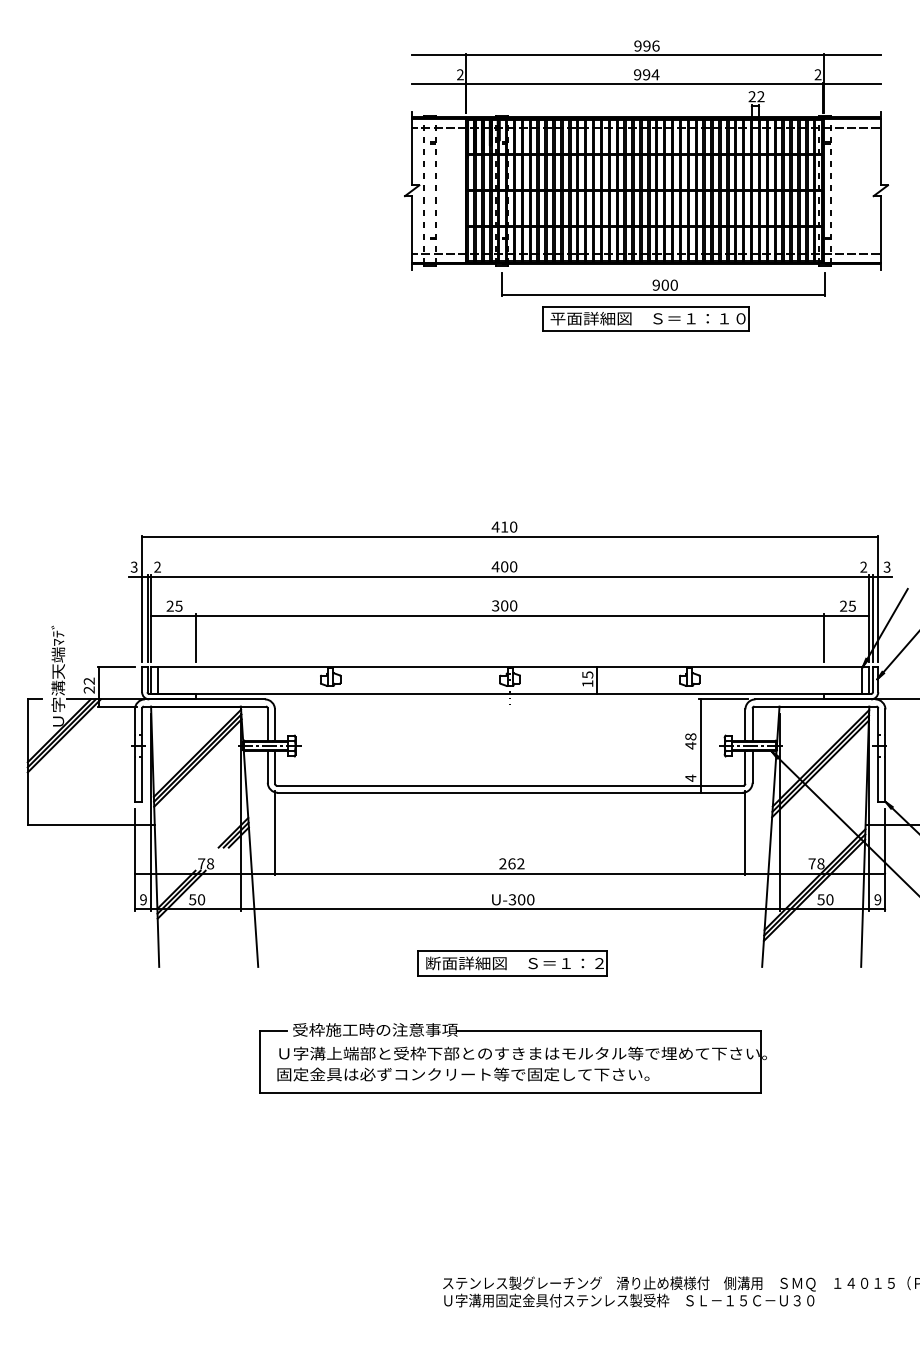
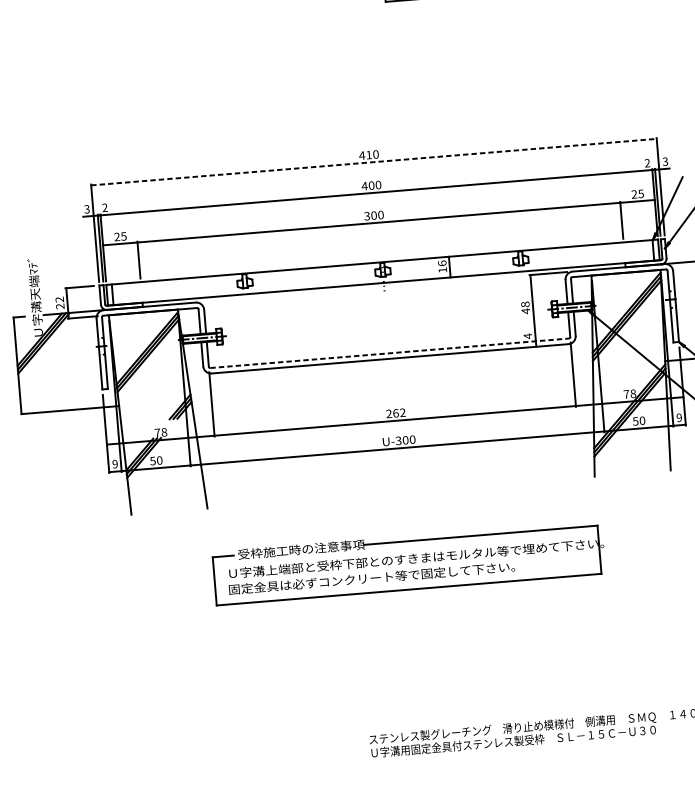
line: (510, 536) -> (374, 161), solid -> dashed
text: (587, 674) -> (442, 263), 15 -> 16
line: (510, 785) -> (389, 353), solid -> dashed
part: (512, 963) -> (402, 489), removed

